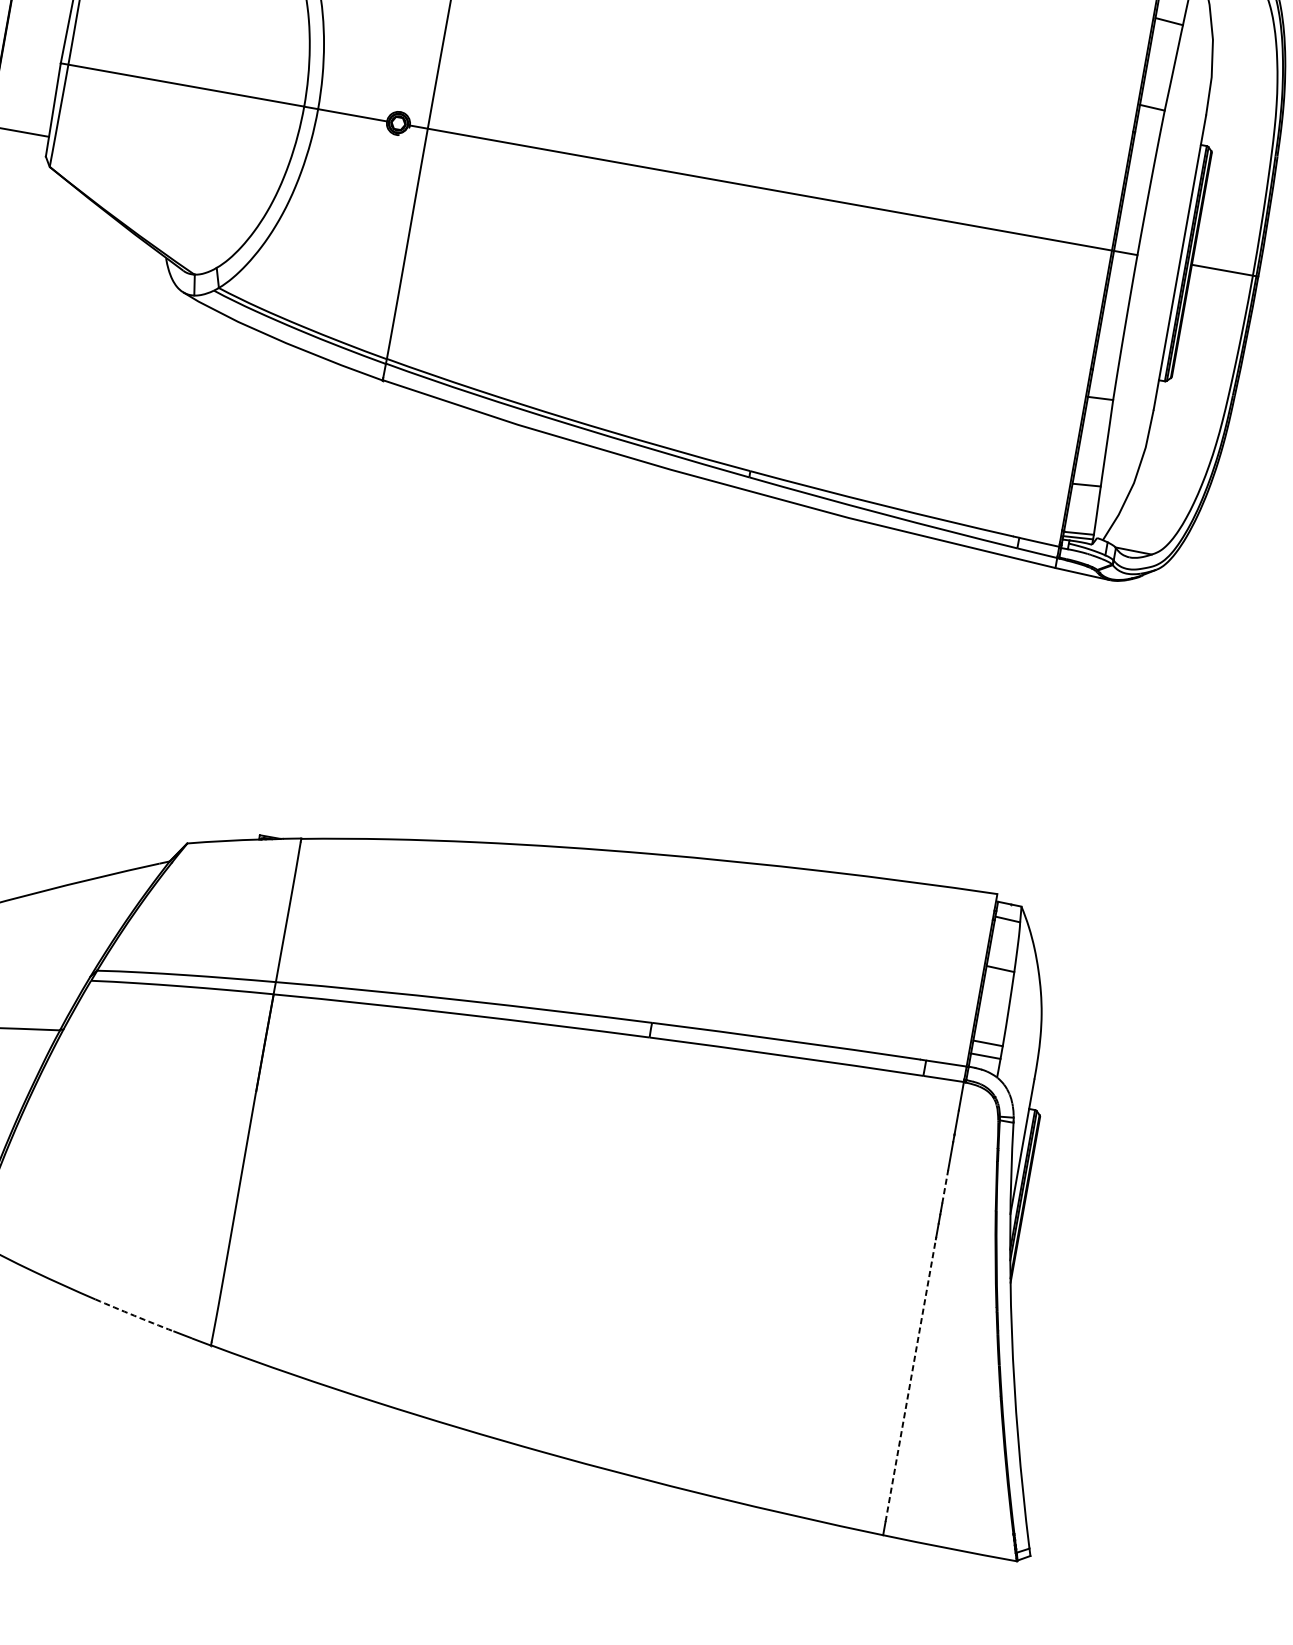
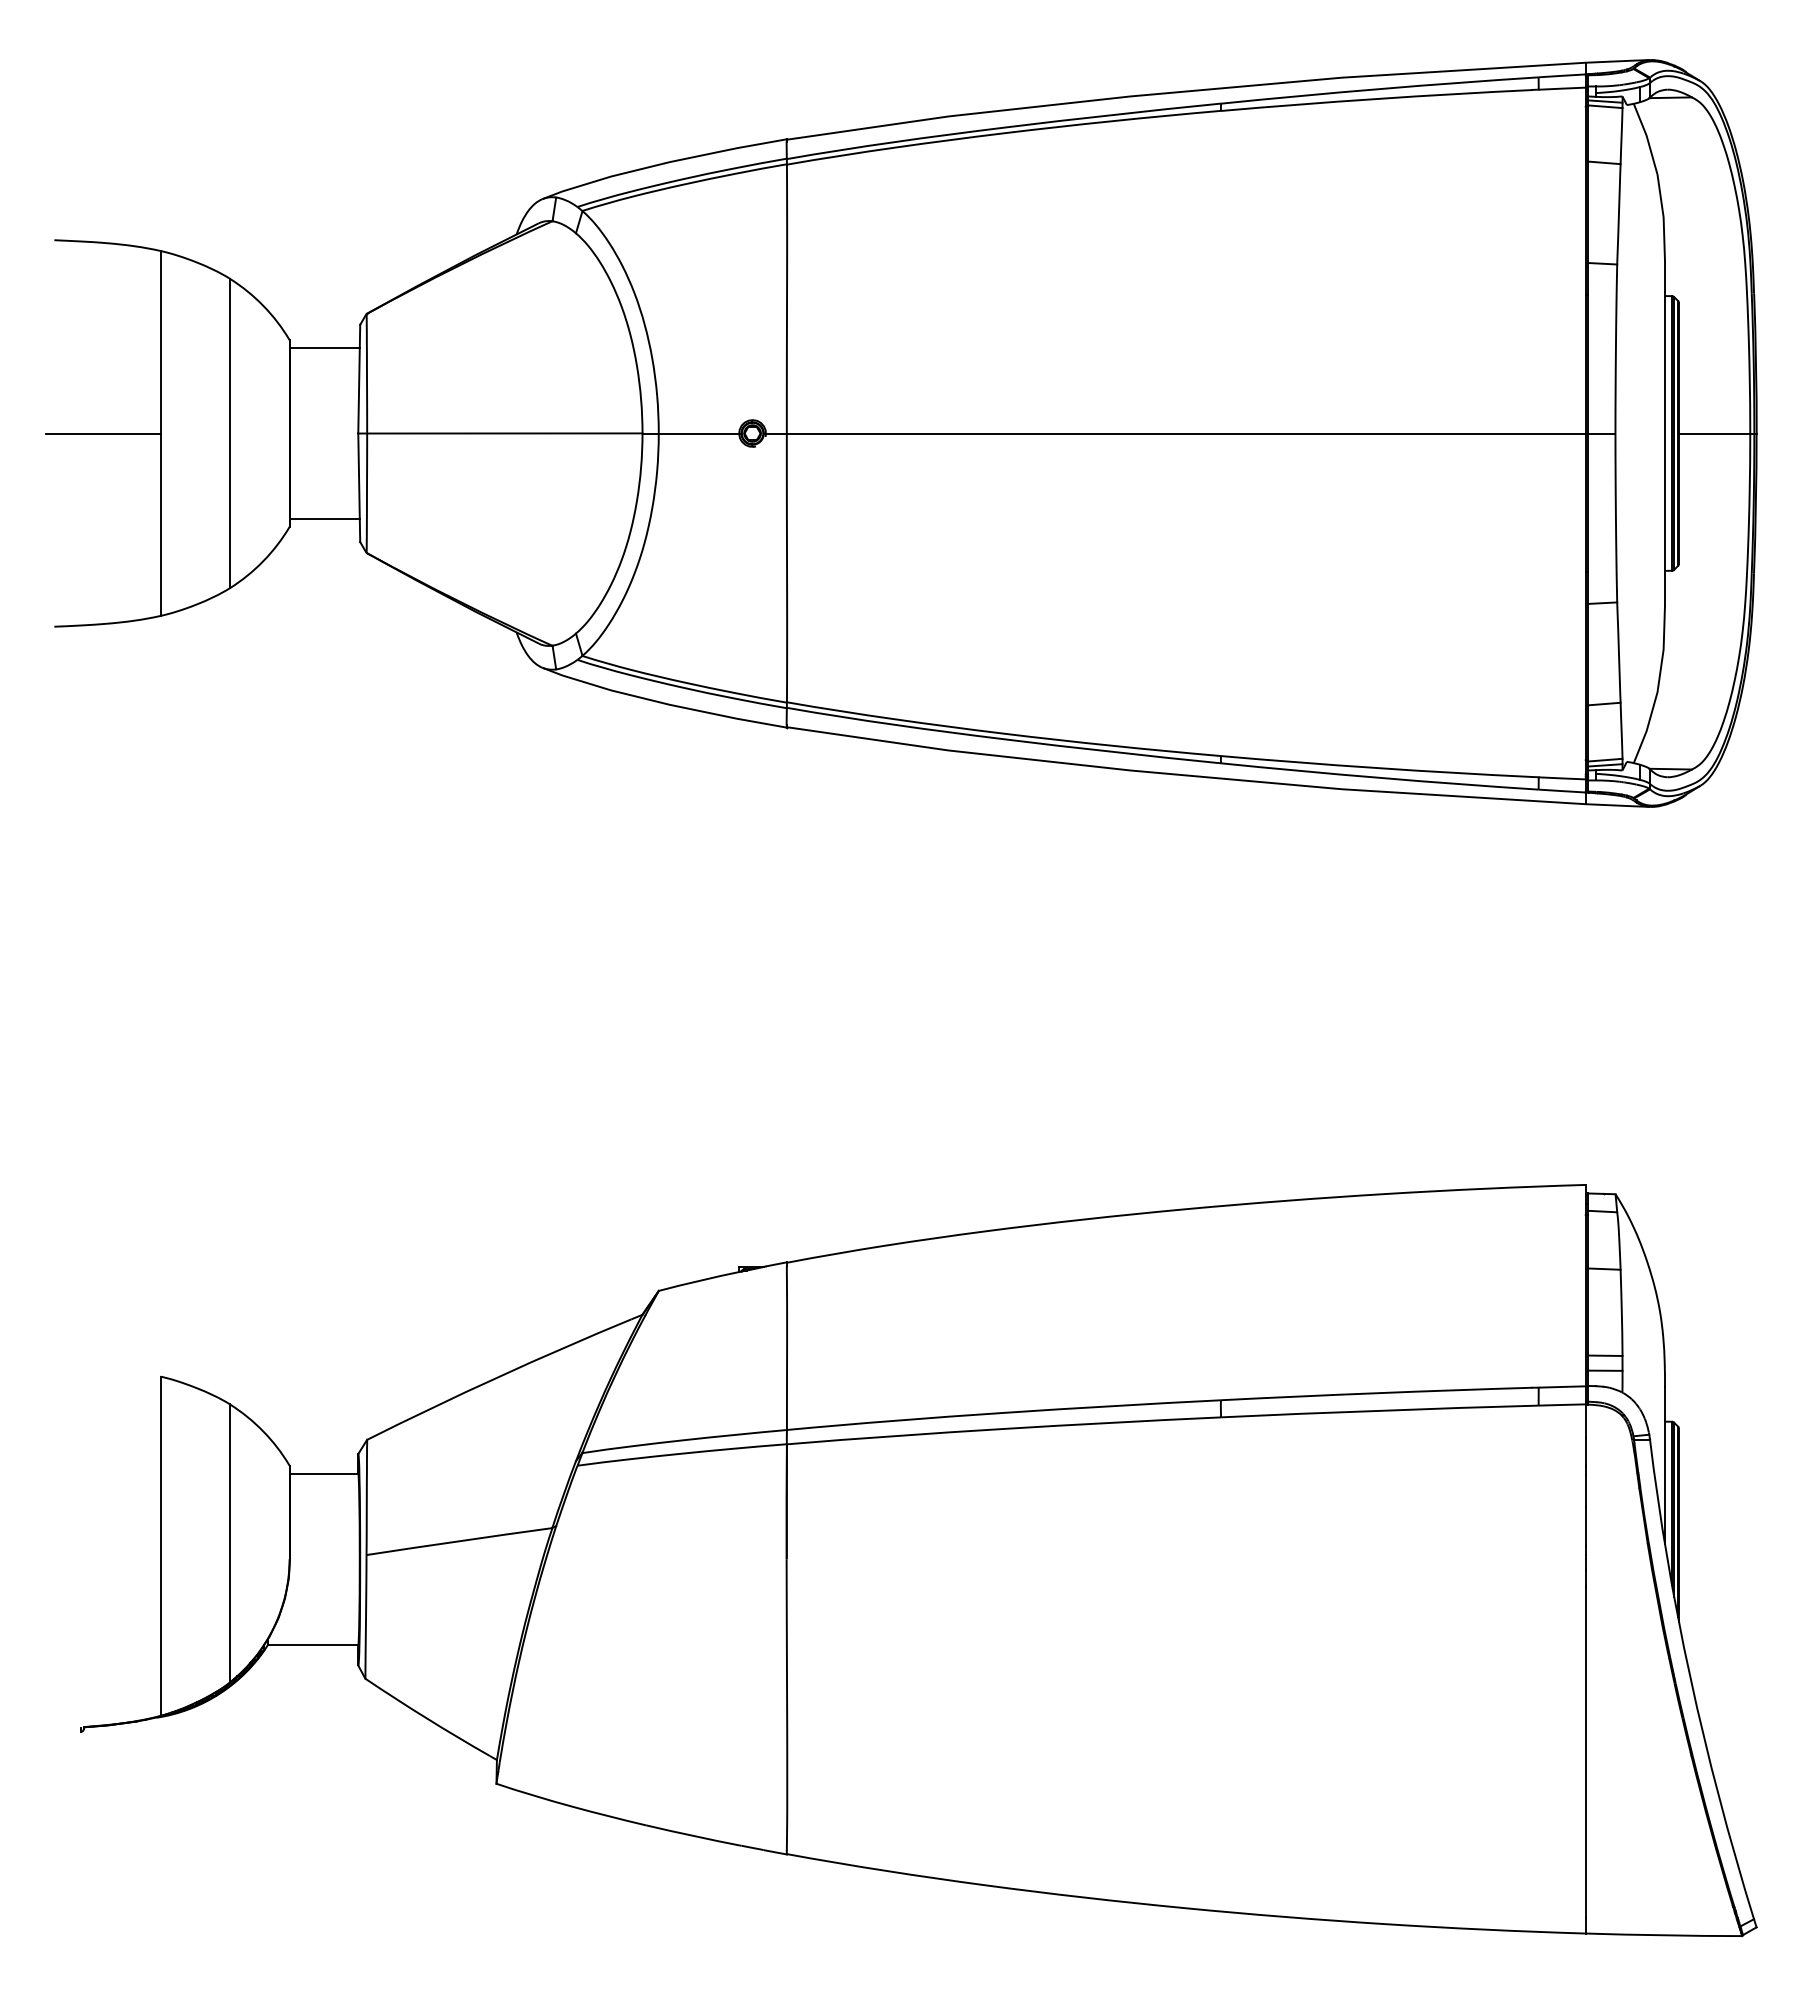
line: (945, 1186) -> (1585, 1526), dashed -> solid
arc: (133, 1316) -> (693, 1836), dashed -> solid
line: (910, 1380) -> (1585, 1752), dashed -> solid

